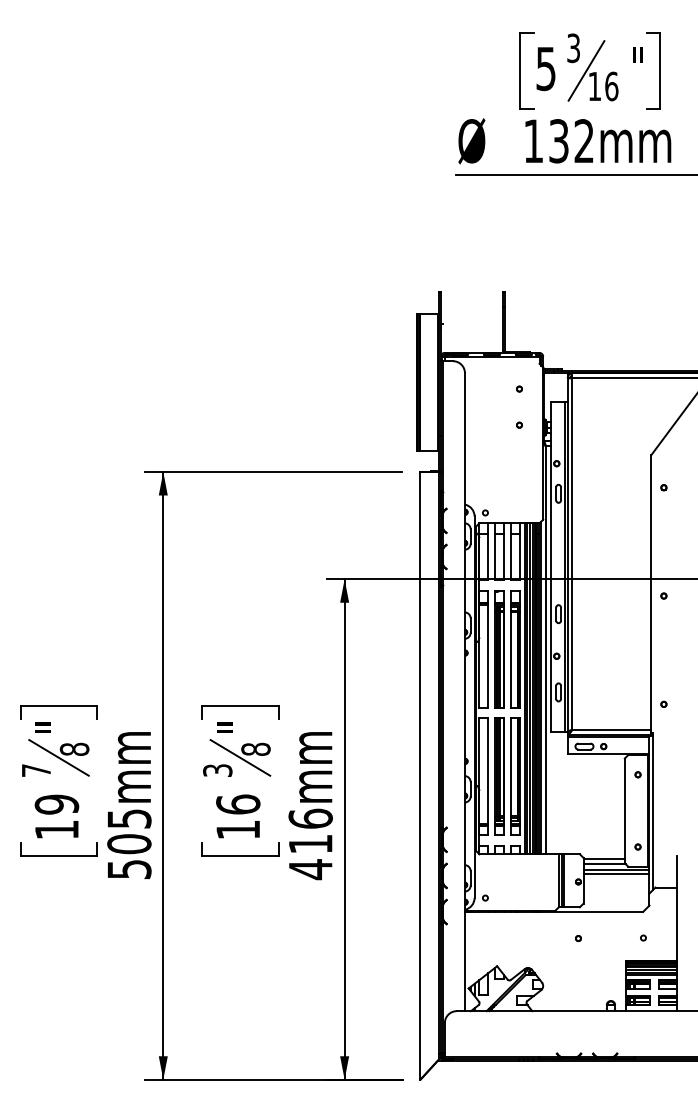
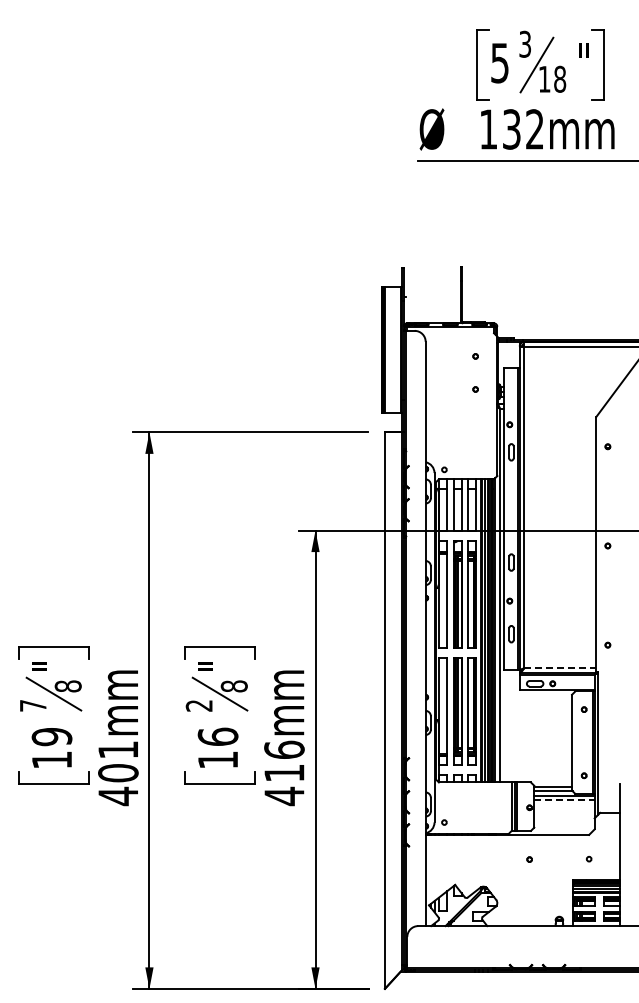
text: (612, 85) -> (560, 78), 16 -> 18
line: (612, 729) -> (560, 668), solid -> dashed
text: (217, 770) -> (199, 705), 3 -> 2
text: (129, 844) -> (118, 773), 505mm -> 401mm
line: (616, 874) -> (564, 800), solid -> dashed

